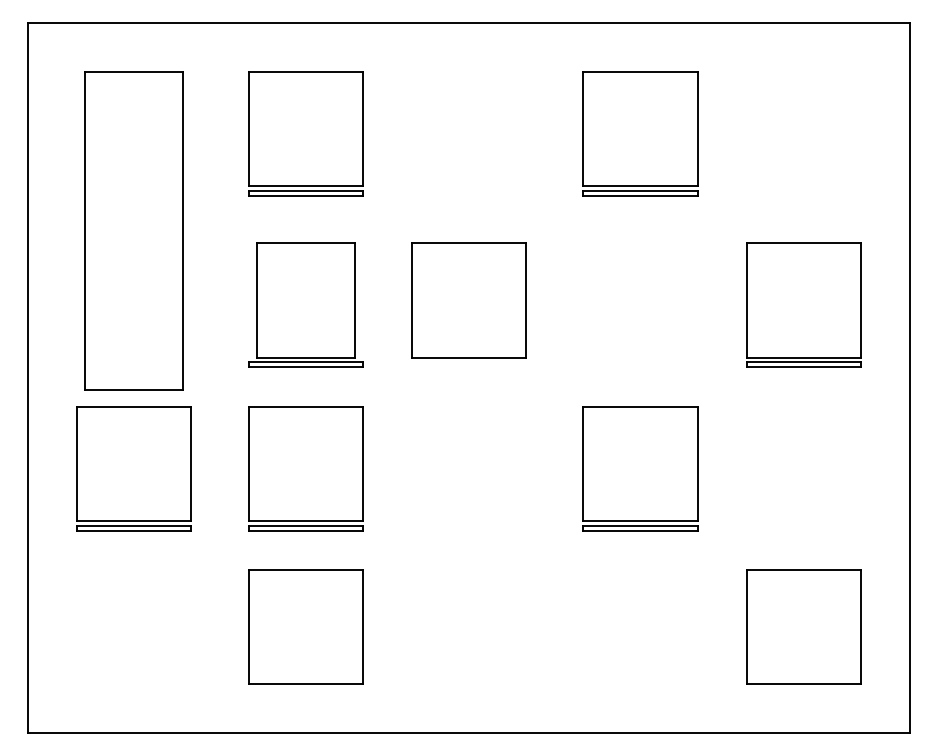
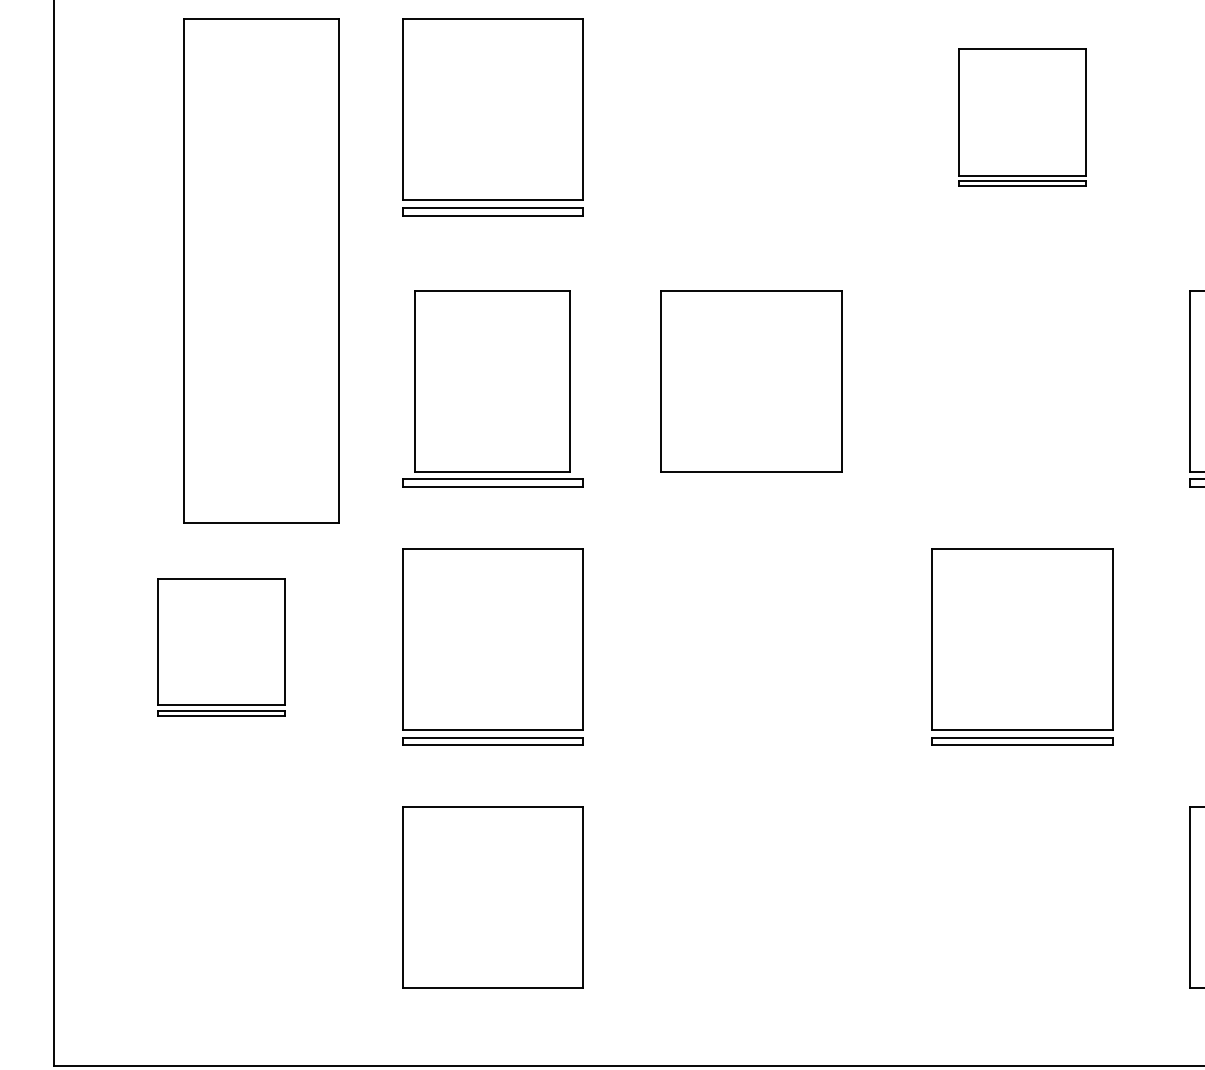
part: (640, 133) -> (1022, 117), size x0.7
part: (133, 230) -> (260, 270), moved
part: (133, 468) -> (220, 647), size x0.7

